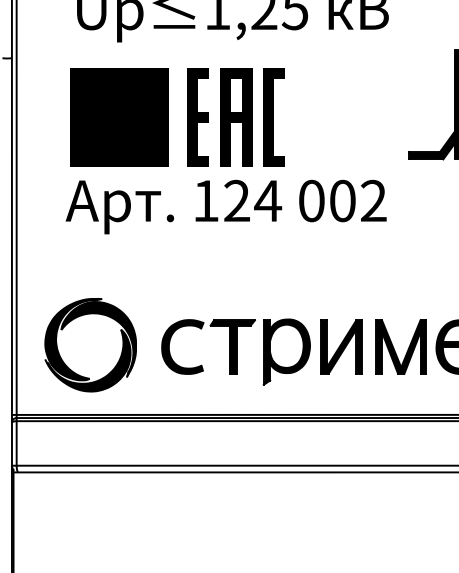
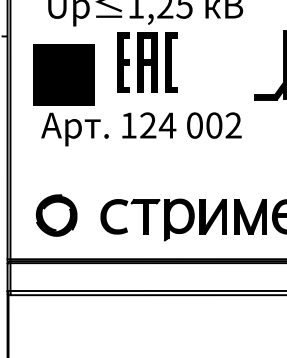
text: (119, 116) -> (63, 74), moved
part: (235, 117) -> (147, 62), moved
part: (90, 344) -> (56, 215), size x0.7

